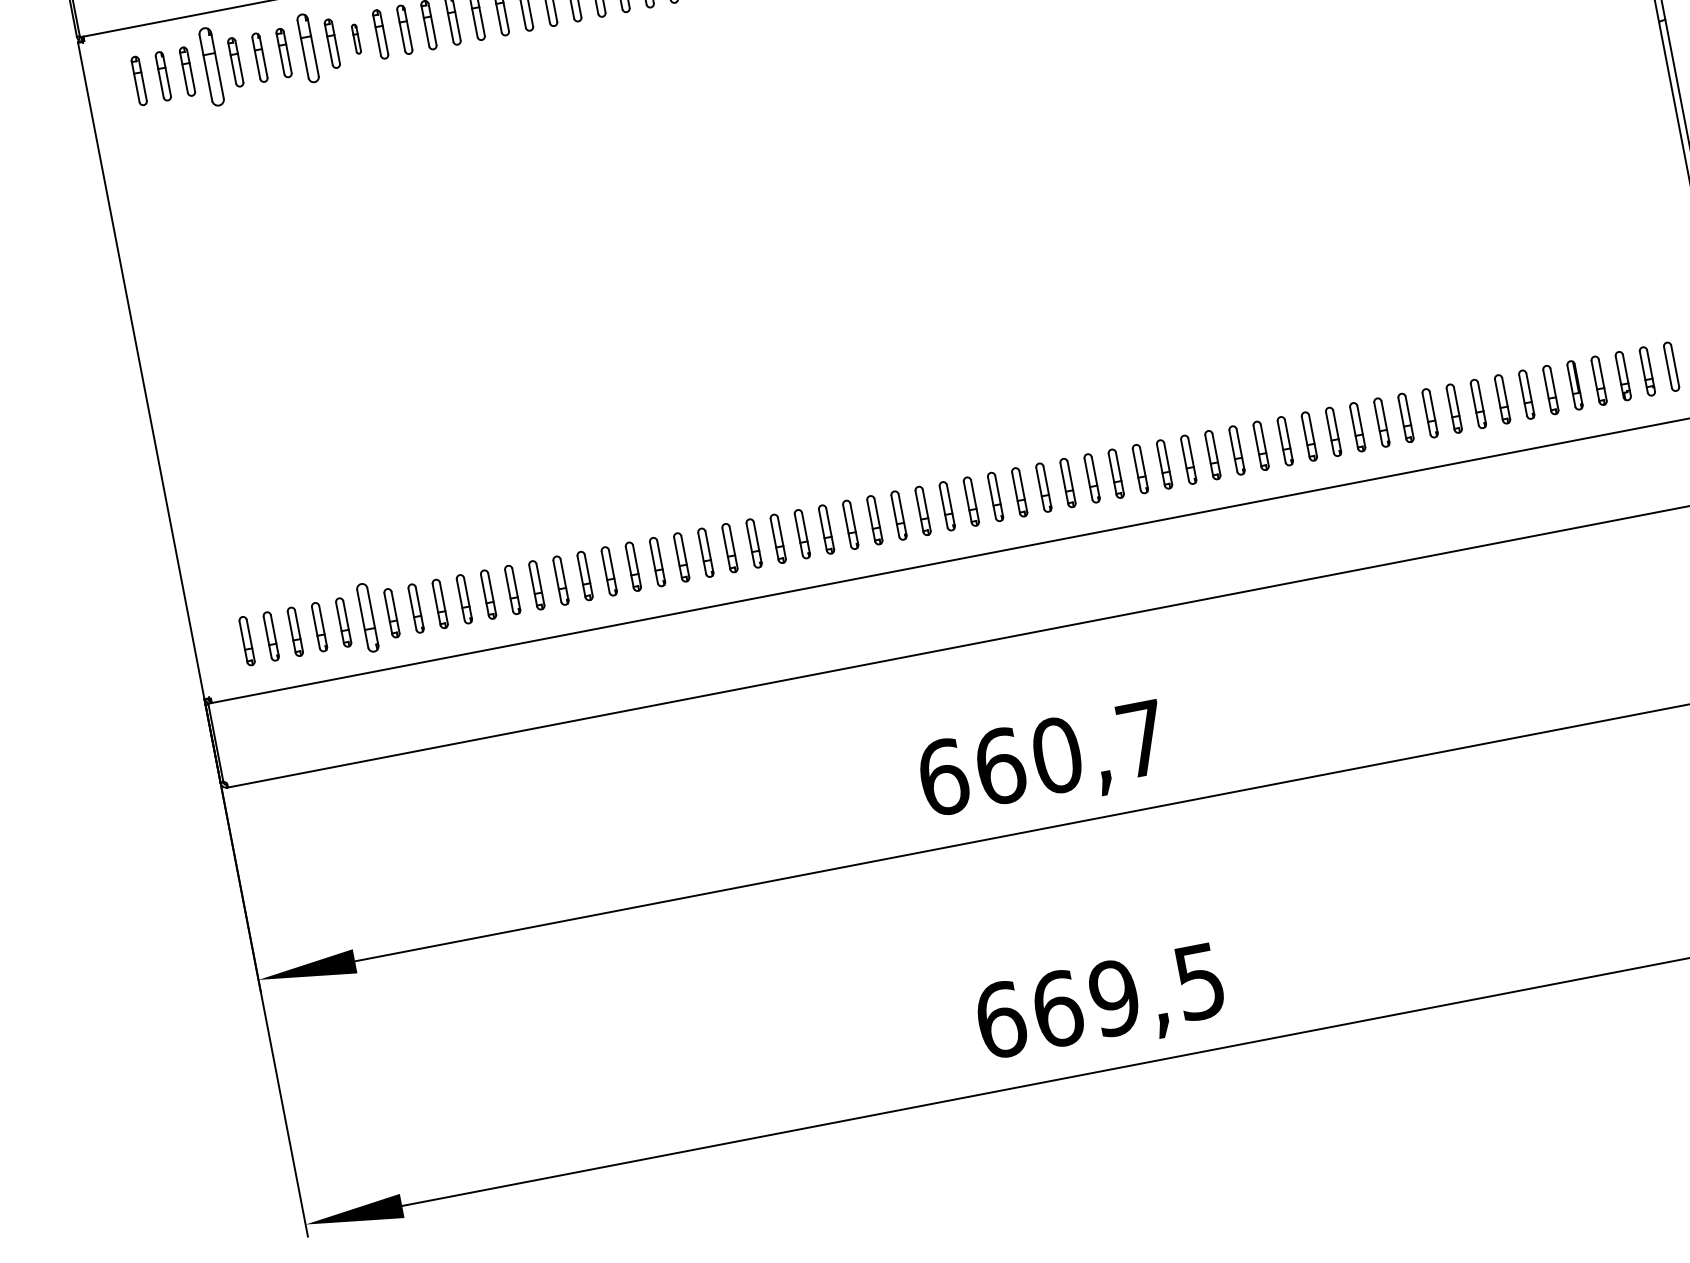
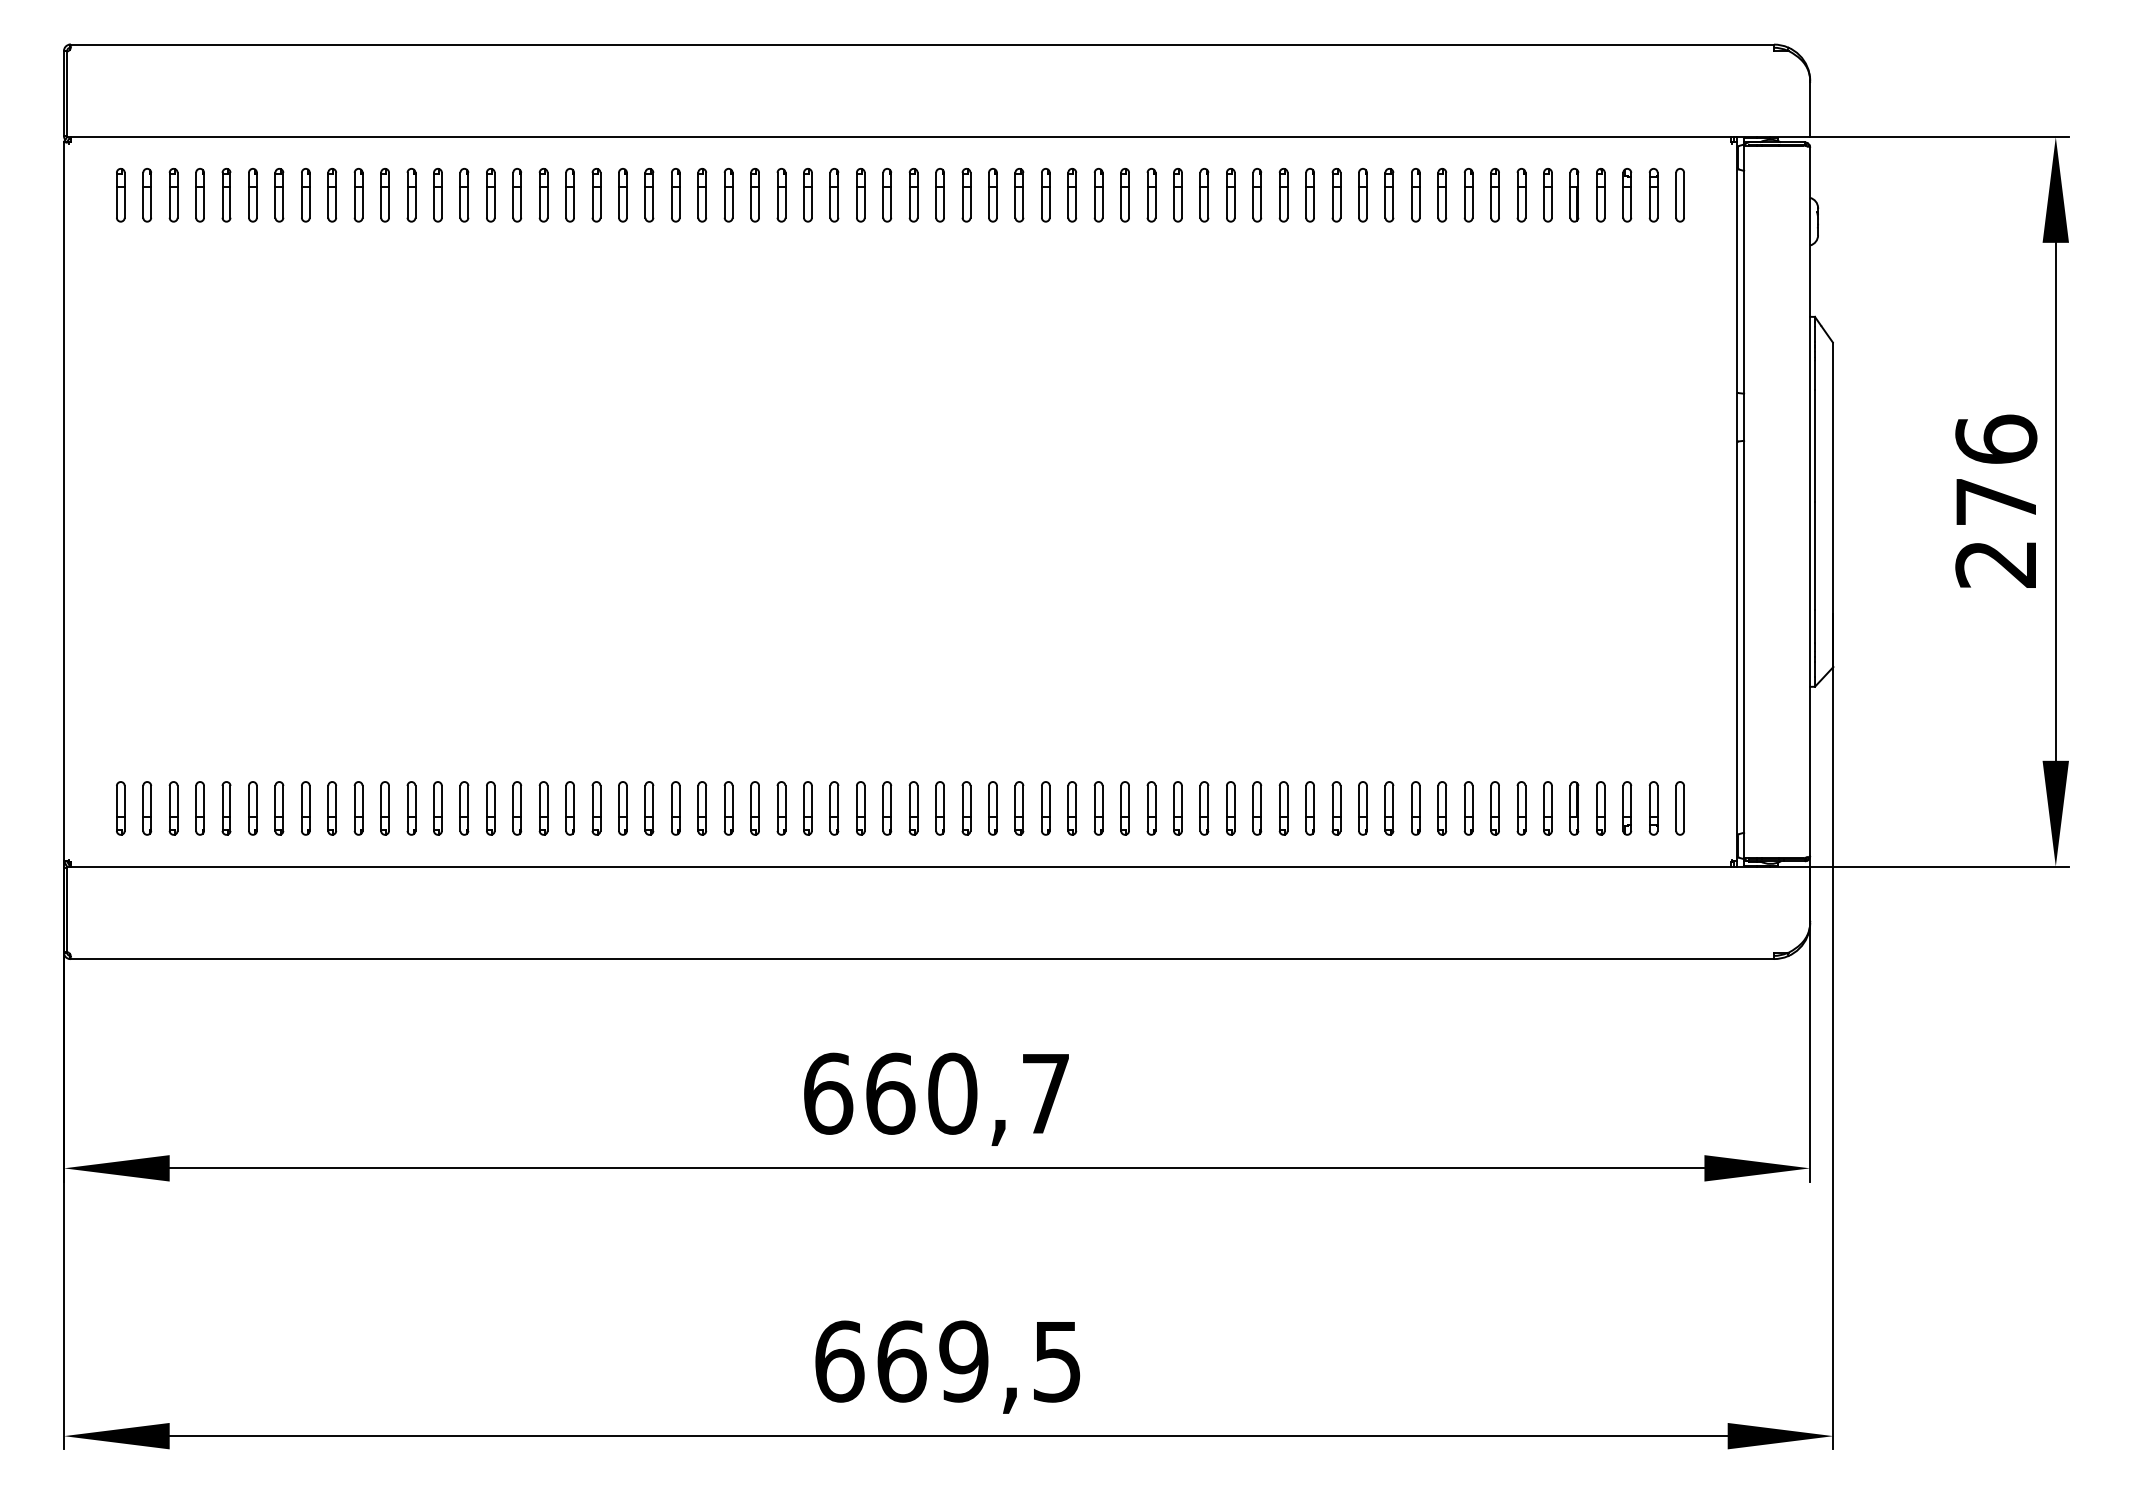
part: (356, 39) -> (358, 195), size x1.67
part: (308, 48) -> (305, 195), size x0.71
part: (211, 67) -> (199, 195), size x0.62
part: (367, 618) -> (252, 808), size x0.71

